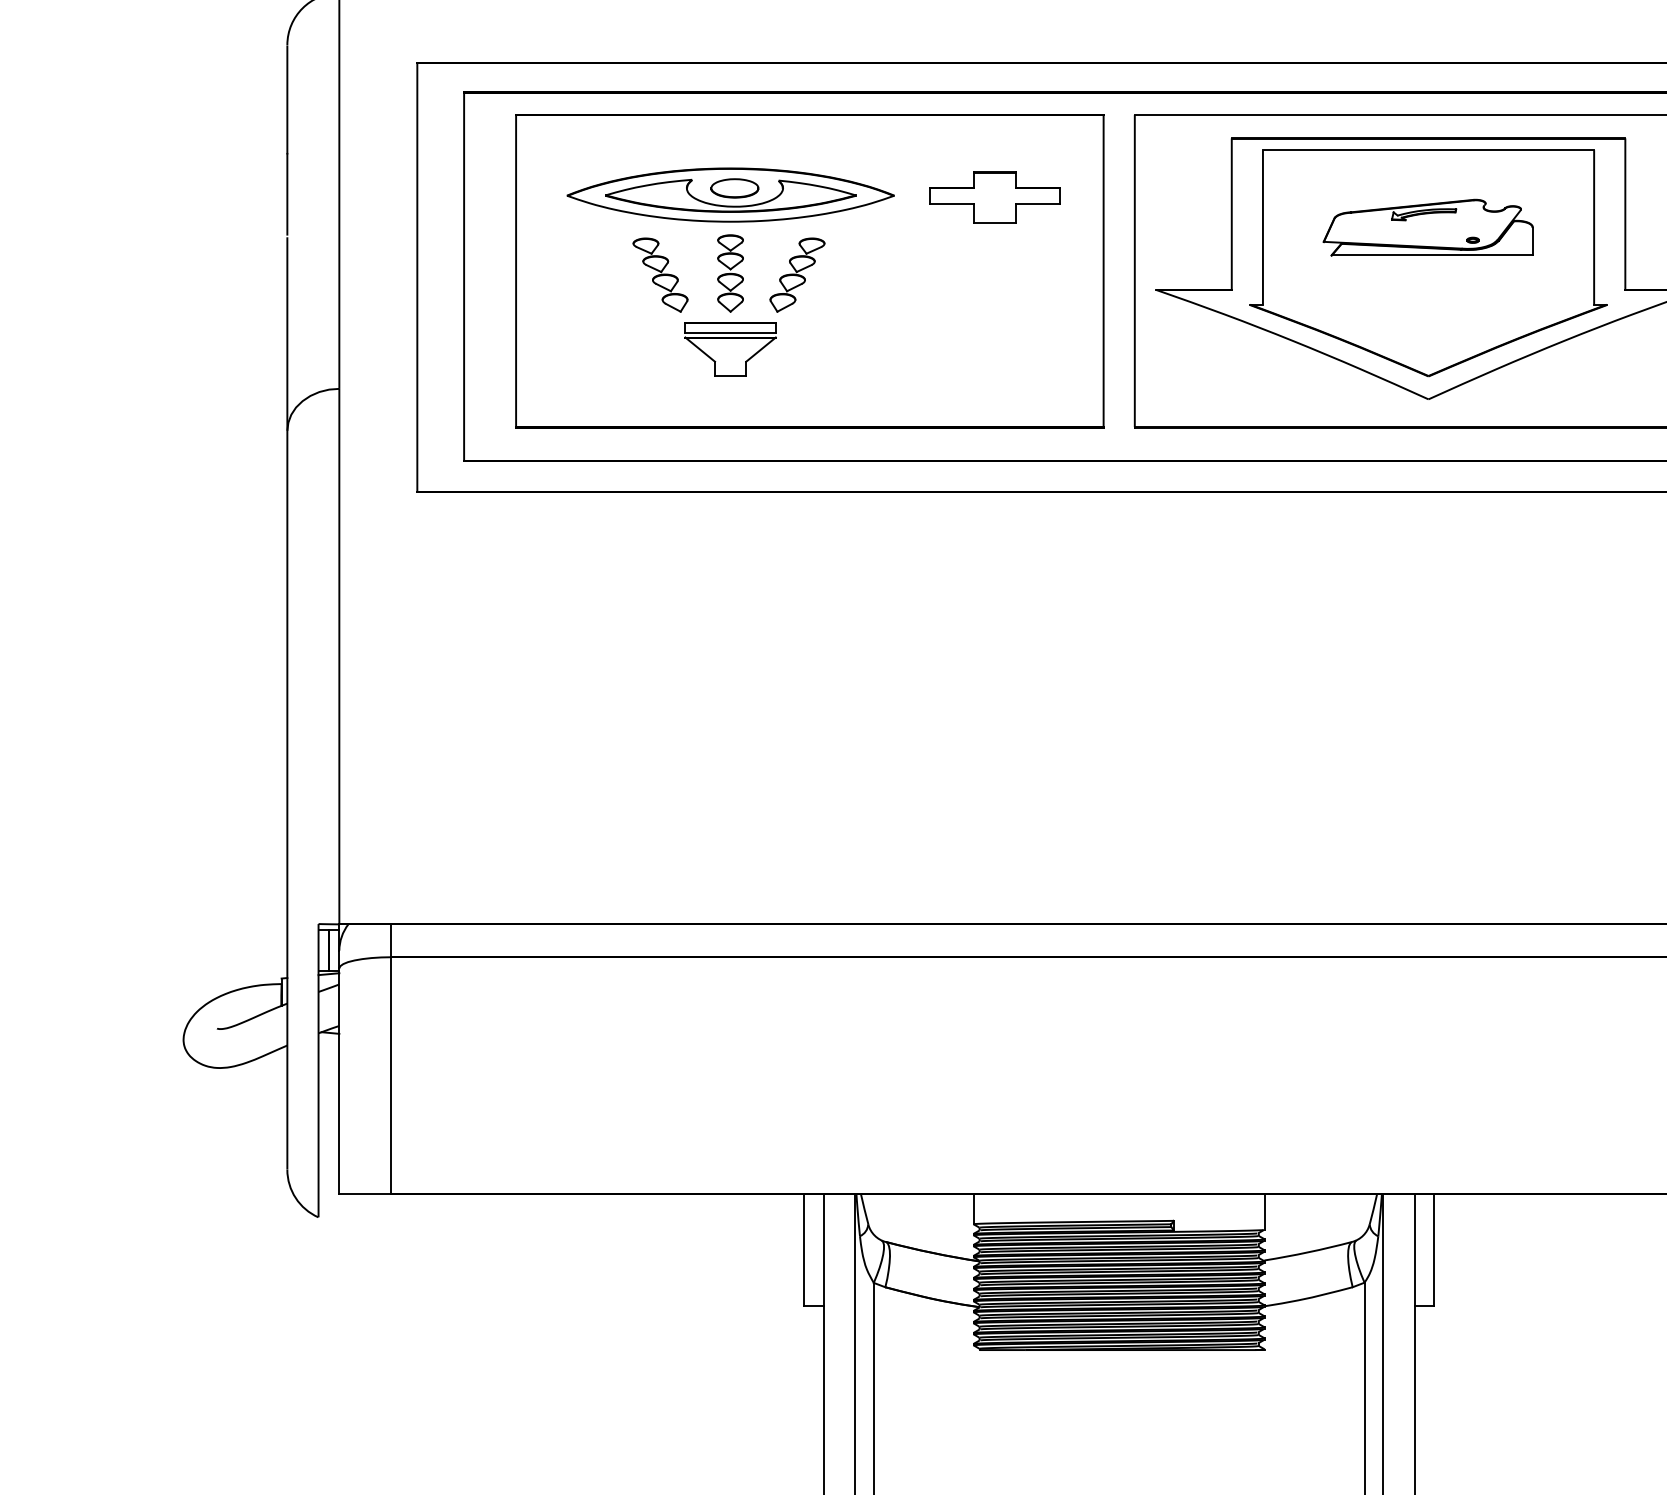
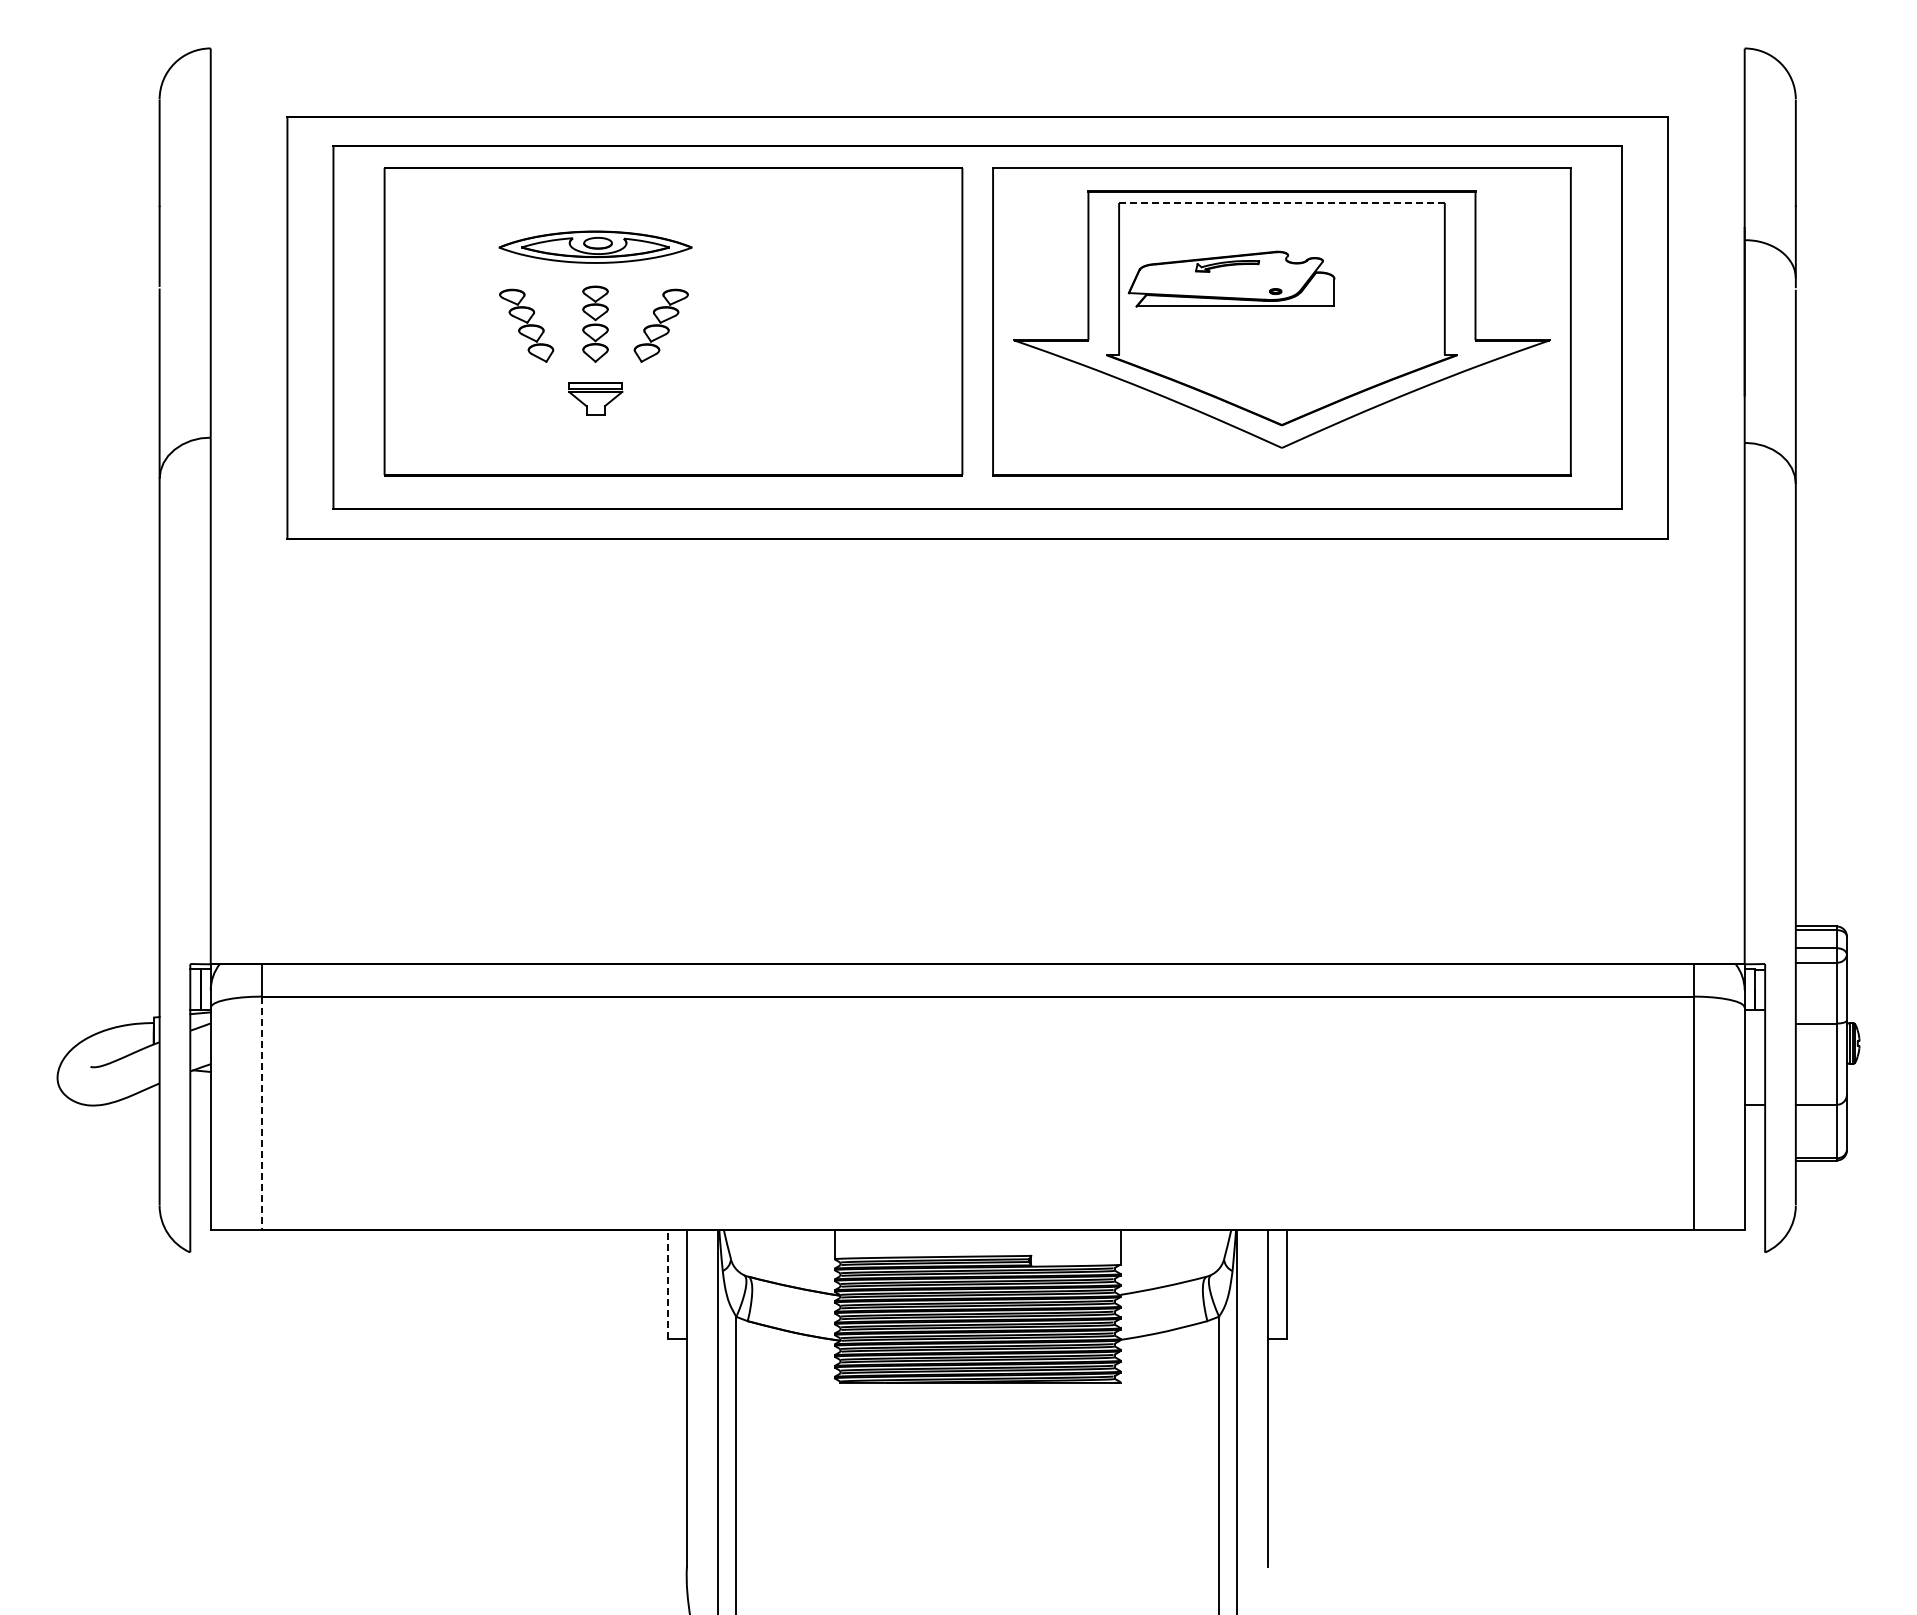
line: (1428, 149) -> (1281, 202), solid -> dashed
part: (730, 195) -> (595, 247), size x0.6
part: (994, 197) -> (855, 249), removed
part: (1428, 227) -> (1231, 278), moved
part: (730, 349) -> (595, 398), size x0.6
line: (390, 1076) -> (261, 1113), solid -> dashed
line: (804, 1249) -> (668, 1284), solid -> dashed

